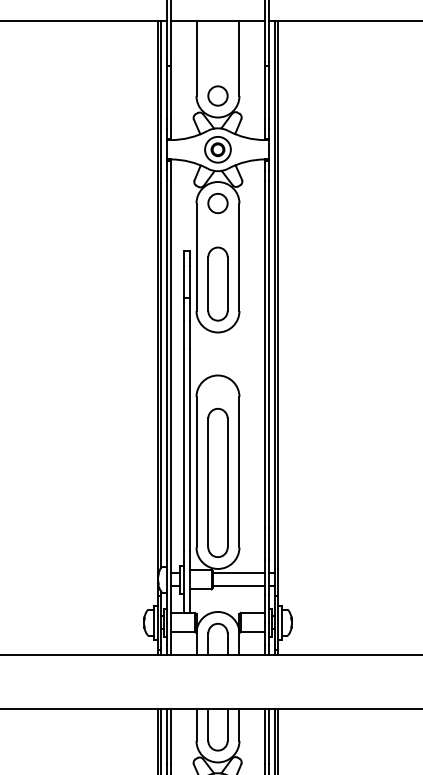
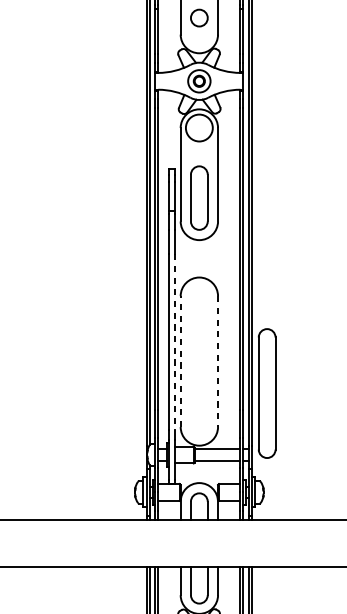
circle: (217, 95) -> (198, 17), moved
circle: (217, 203) -> (198, 128), size x1.6
line: (190, 449) -> (175, 341), solid -> dashed
line: (196, 471) -> (180, 360), solid -> dashed
line: (239, 472) -> (218, 361), solid -> dashed
part: (217, 482) -> (266, 393), moved

